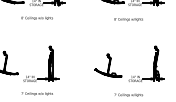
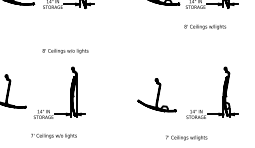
text: (36, 17) -> (64, 50), moved
text: (128, 19) -> (204, 26), moved

